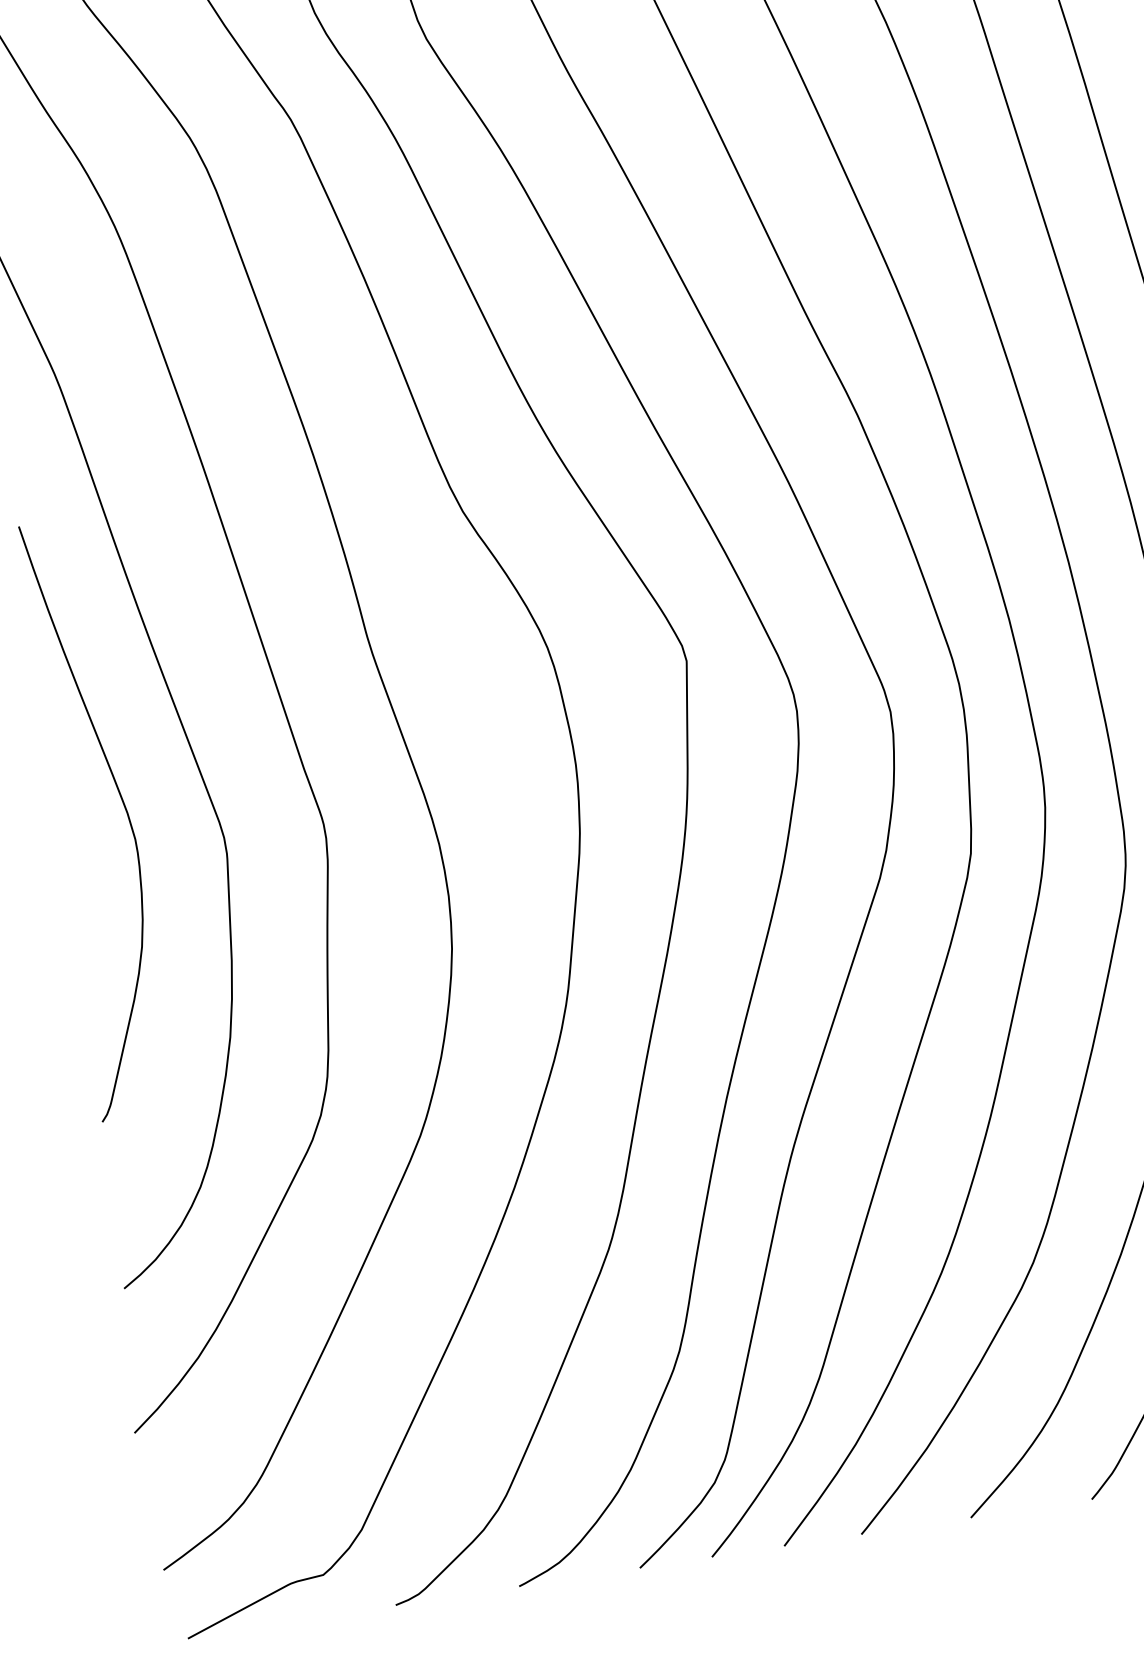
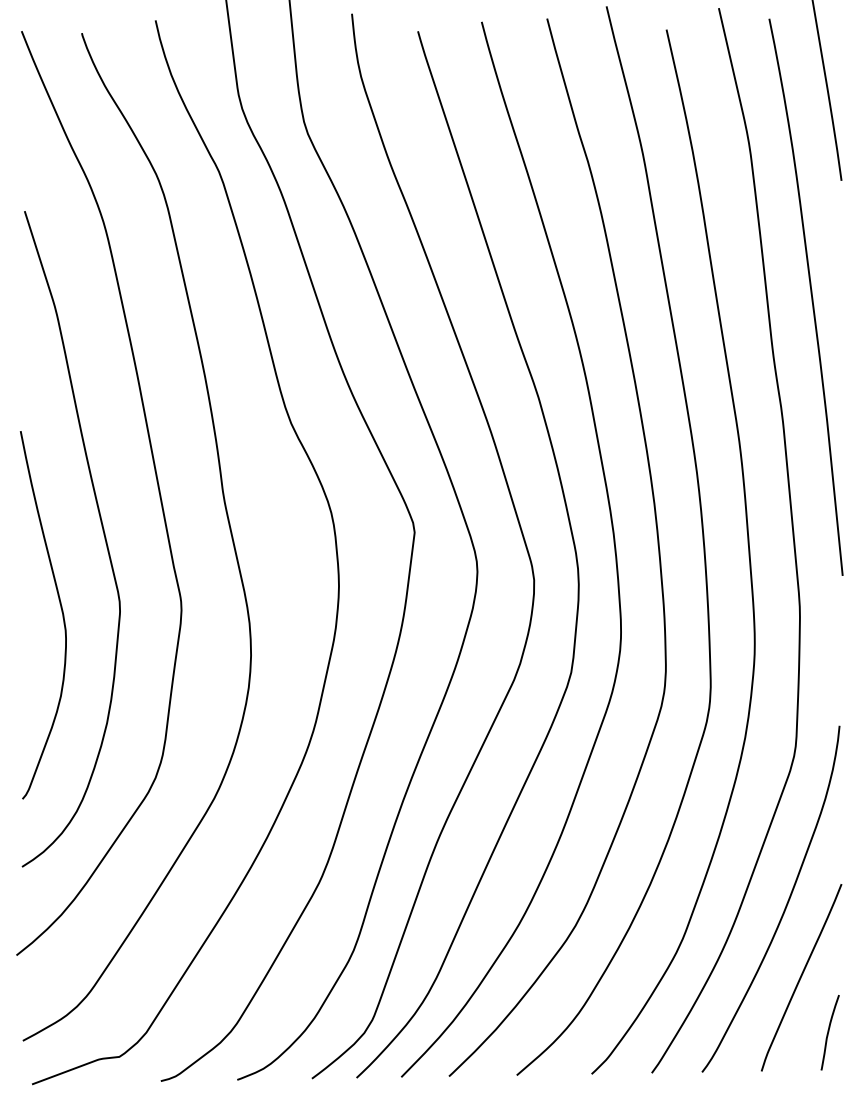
curve: (124, 811) -> (61, 612), moved

